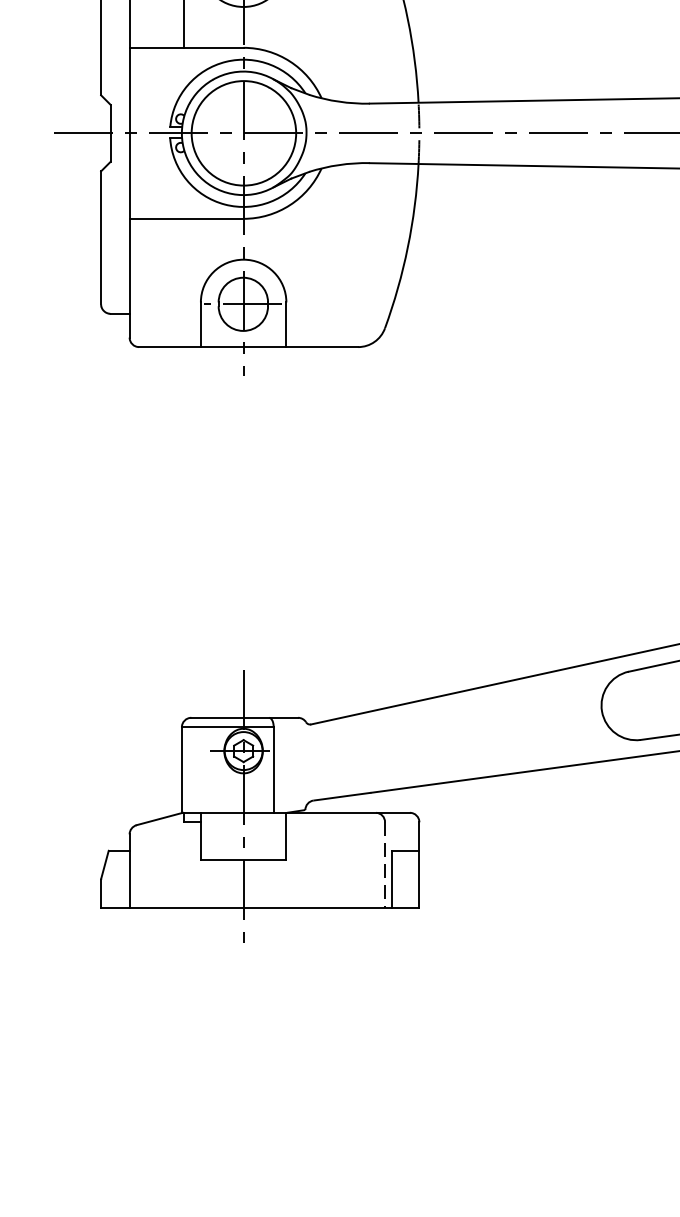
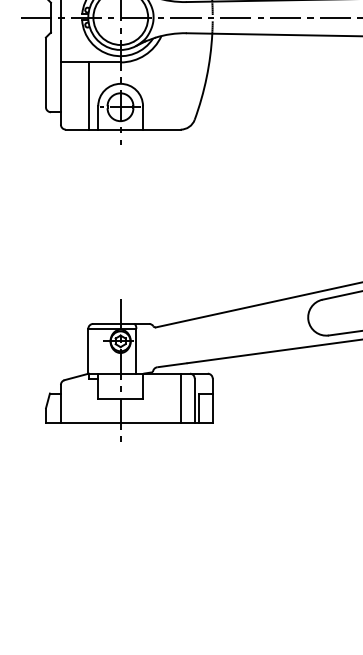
line: (184, 281) -> (89, 95), added
line: (357, 860) -> (180, 398), added
line: (384, 865) -> (194, 401), dashed -> solid

